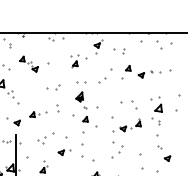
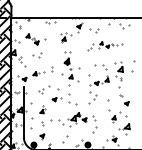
part: (134, 73) -> (104, 45), size x0.7
part: (53, 87) -> (37, 55), moved

